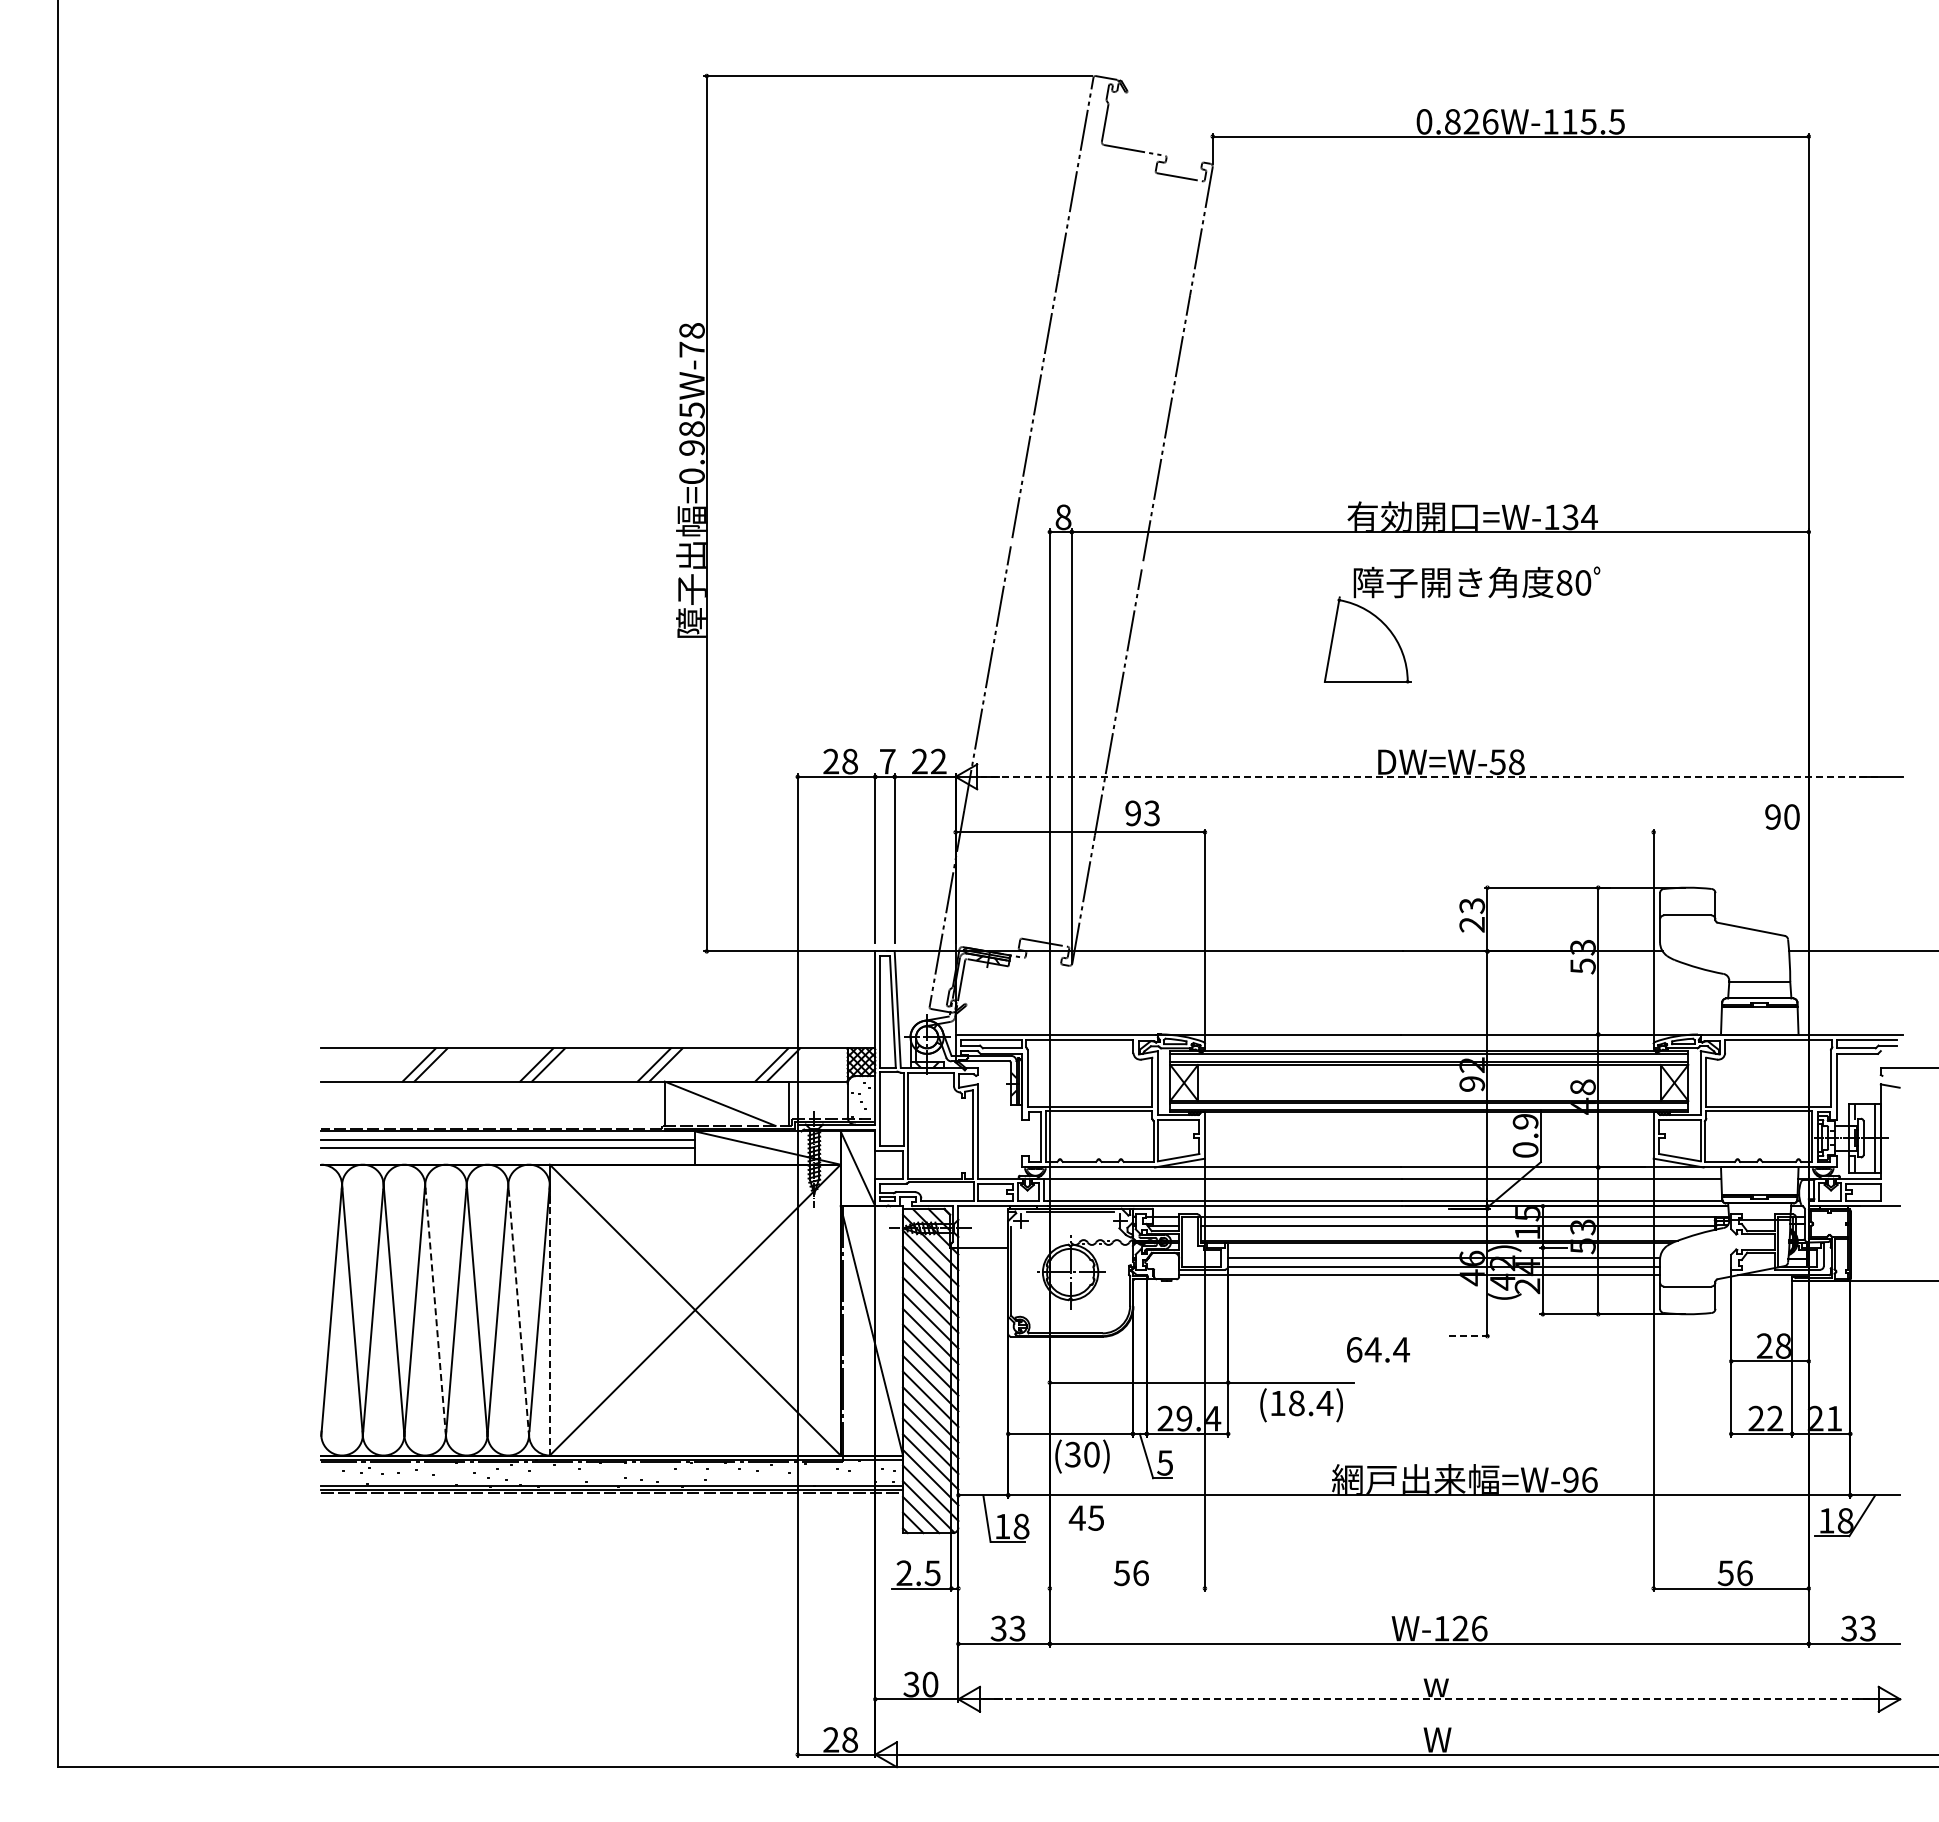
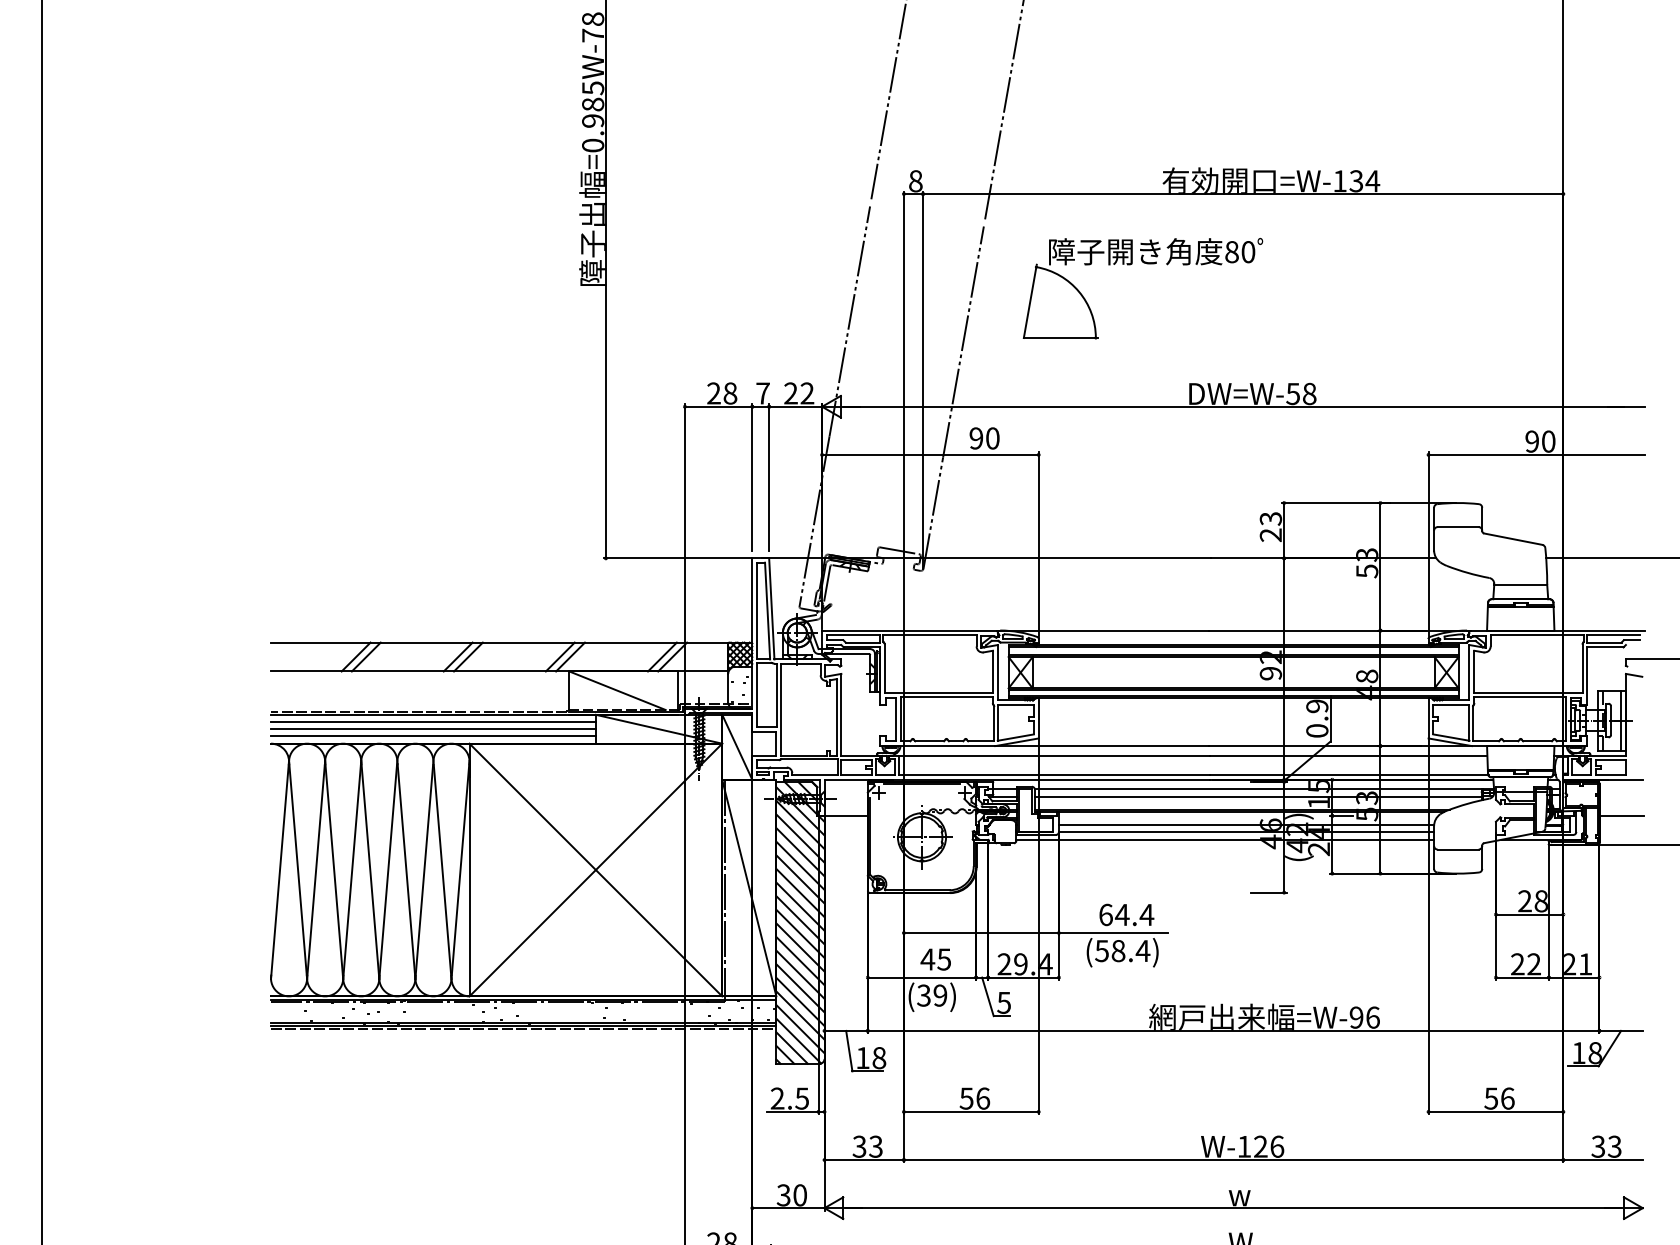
part: (1463, 596) -> (1144, 263), moved
line: (1429, 776) -> (1233, 406), dashed -> solid
text: (1151, 813) -> (992, 438), 93 -> 90
line: (1777, 832) -> (1536, 455), added
line: (508, 1156) -> (433, 736), added
line: (1875, 1247) -> (1621, 815), added
line: (435, 1309) -> (370, 869), dashed -> solid
line: (518, 1313) -> (442, 872), dashed -> solid
line: (549, 1320) -> (469, 879), dashed -> solid
line: (1470, 1336) -> (1269, 892), dashed -> solid
text: (1378, 1349) -> (1126, 914), moved
text: (1277, 1403) -> (1101, 951), (18.4) -> (58.4)
text: (1091, 1454) -> (940, 995), (30) -> (39)
text: (1085, 1517) -> (934, 958), moved
line: (1126, 1588) -> (970, 1111), added
line: (1429, 1699) -> (1233, 1208), dashed -> solid

